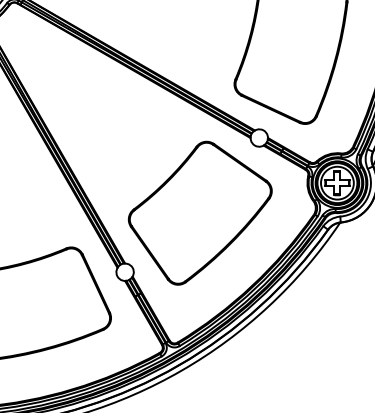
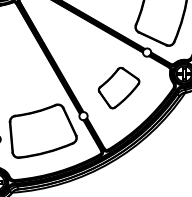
part: (198, 211) -> (118, 87), size x0.6

